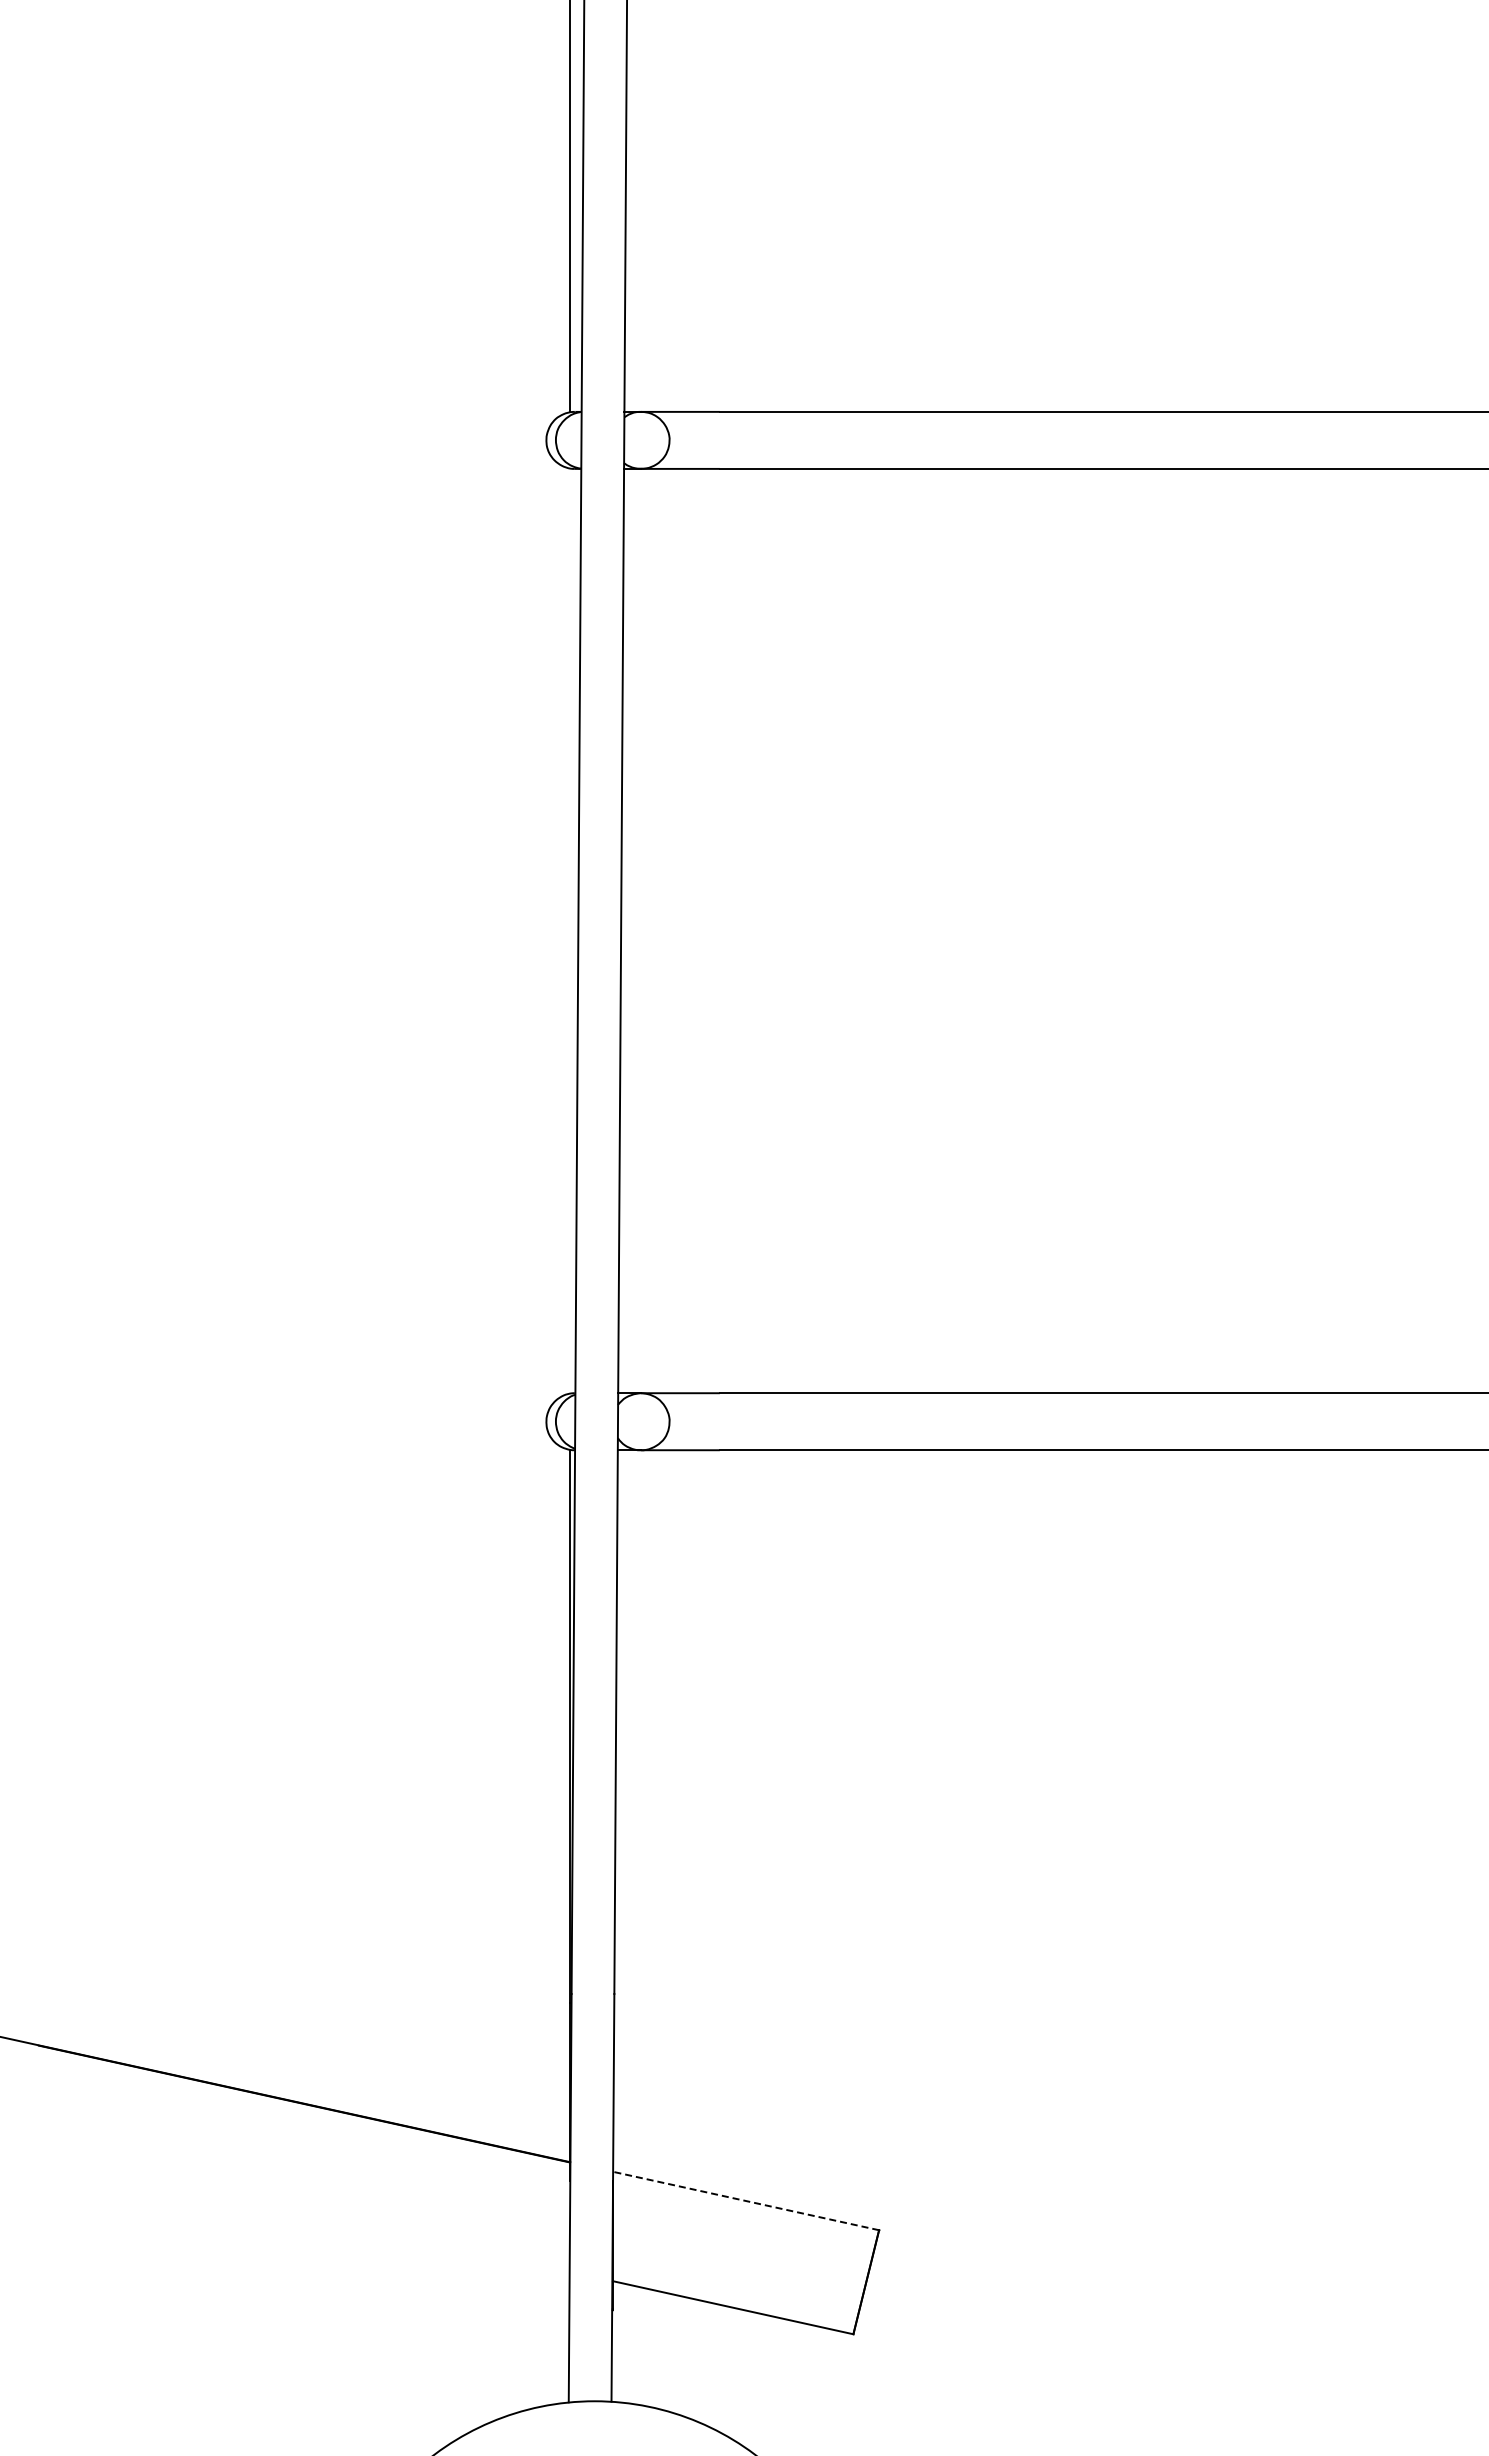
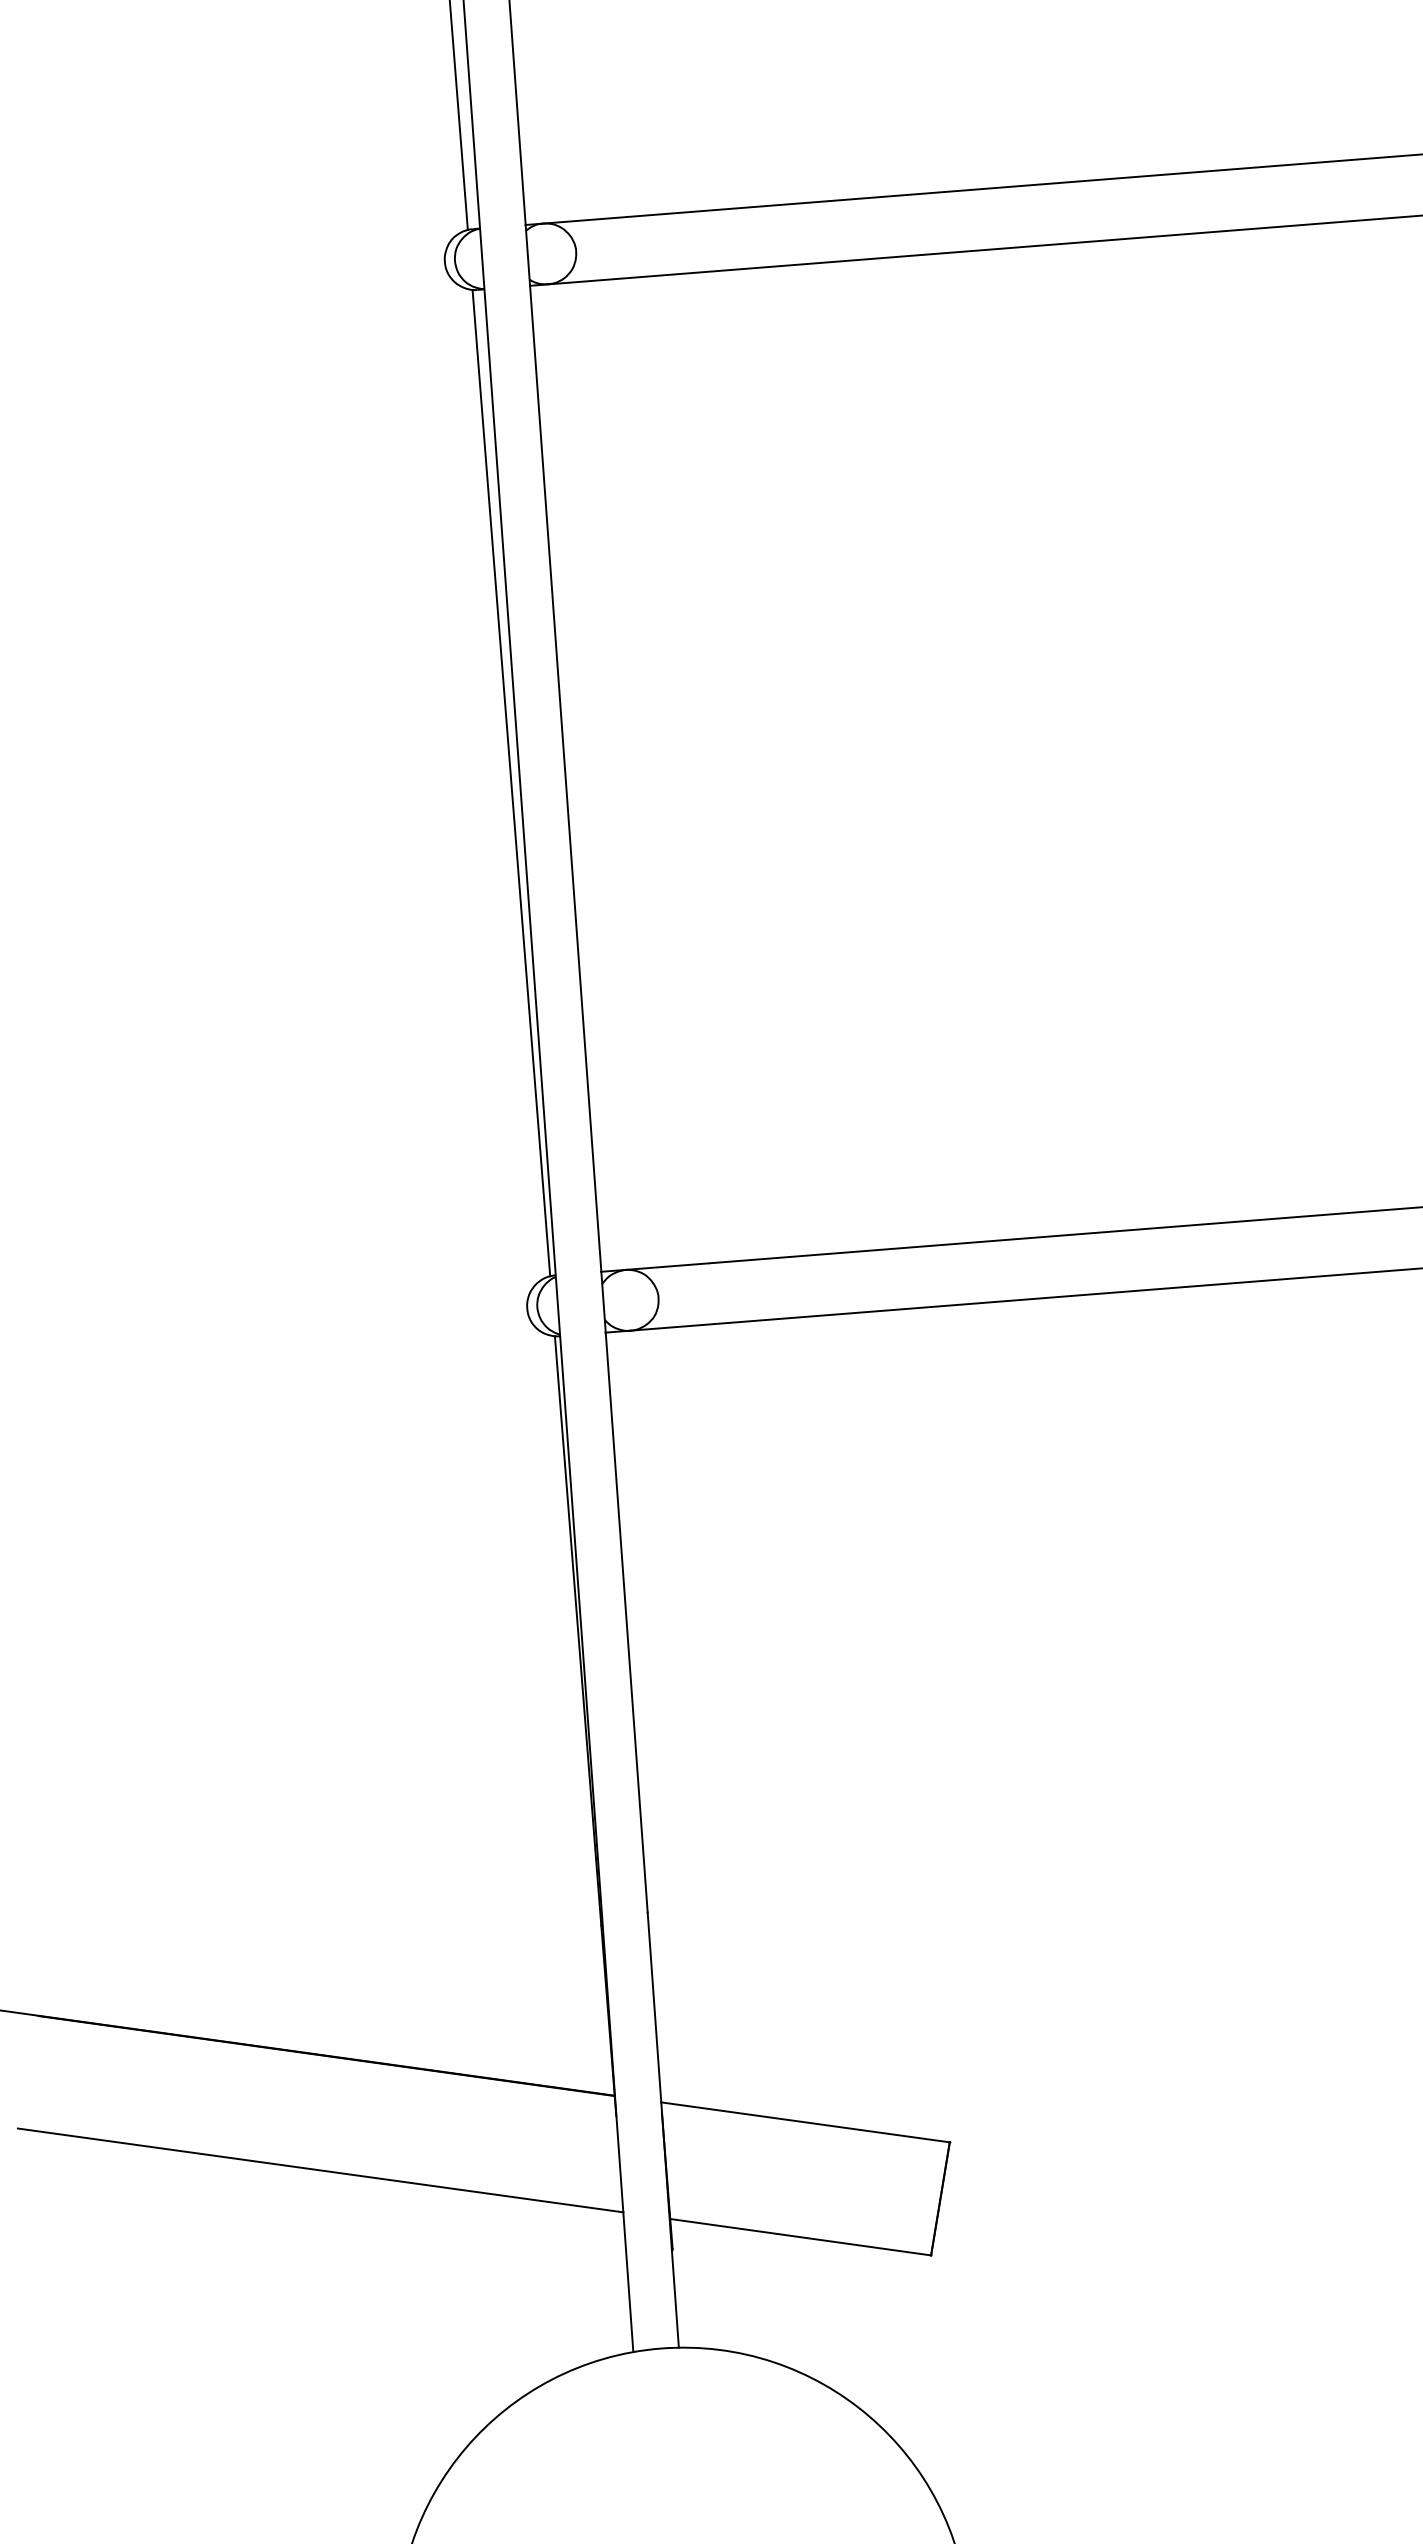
line: (570, 930) -> (511, 782), added
line: (745, 2200) -> (804, 2121), dashed -> solid
line: (290, 2209) -> (320, 2169), added

